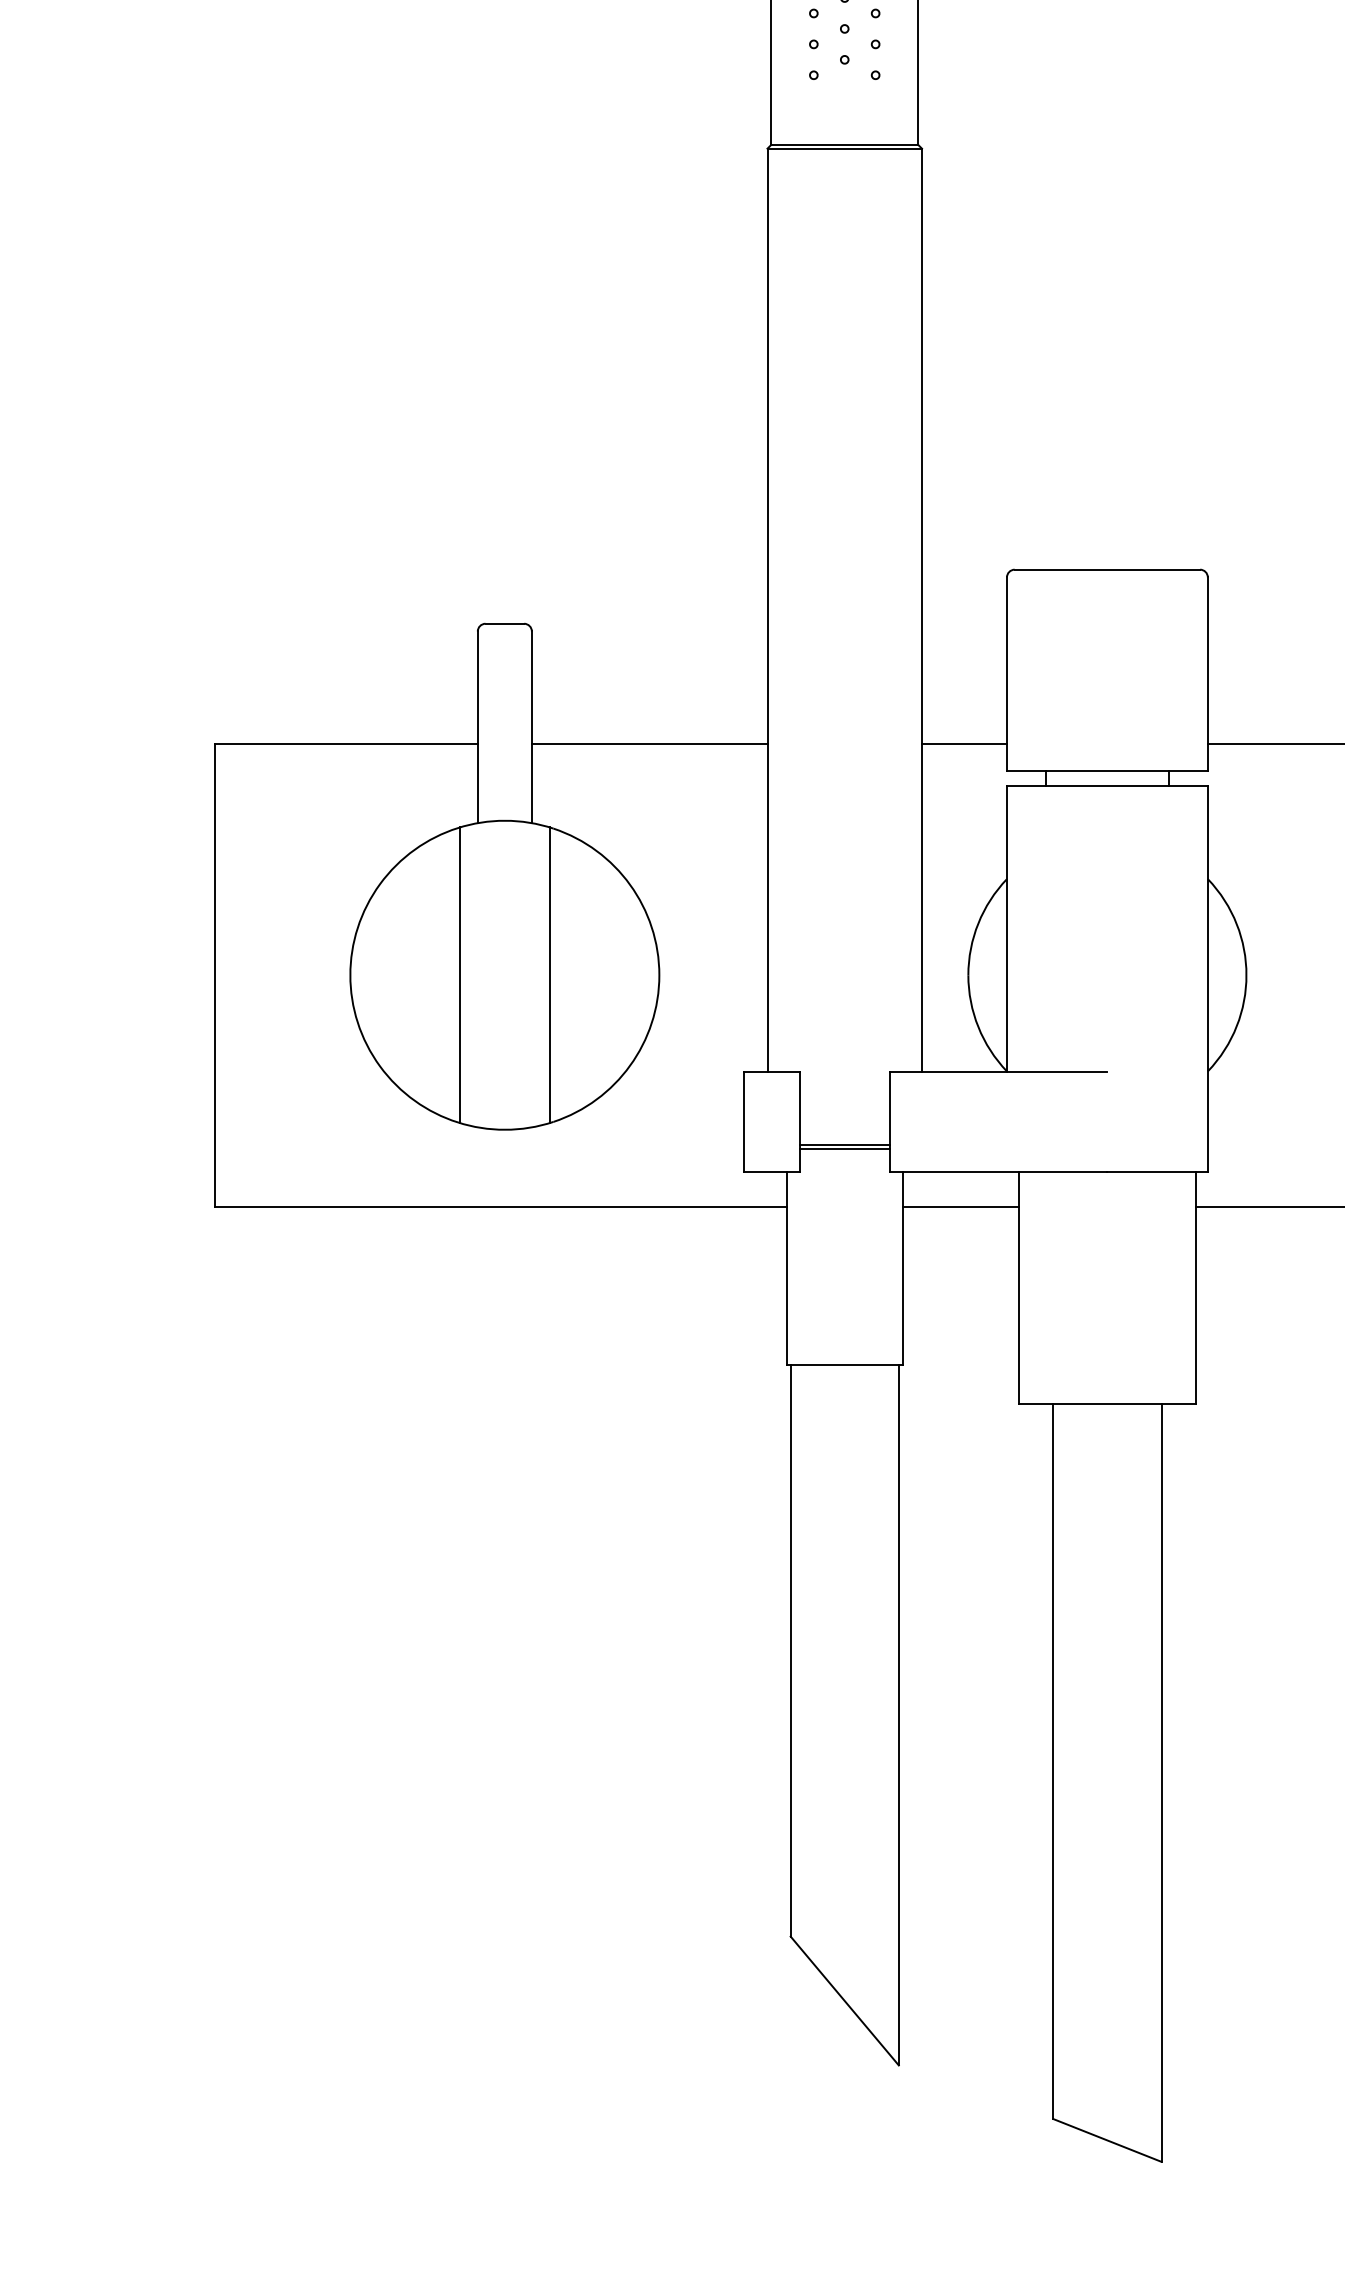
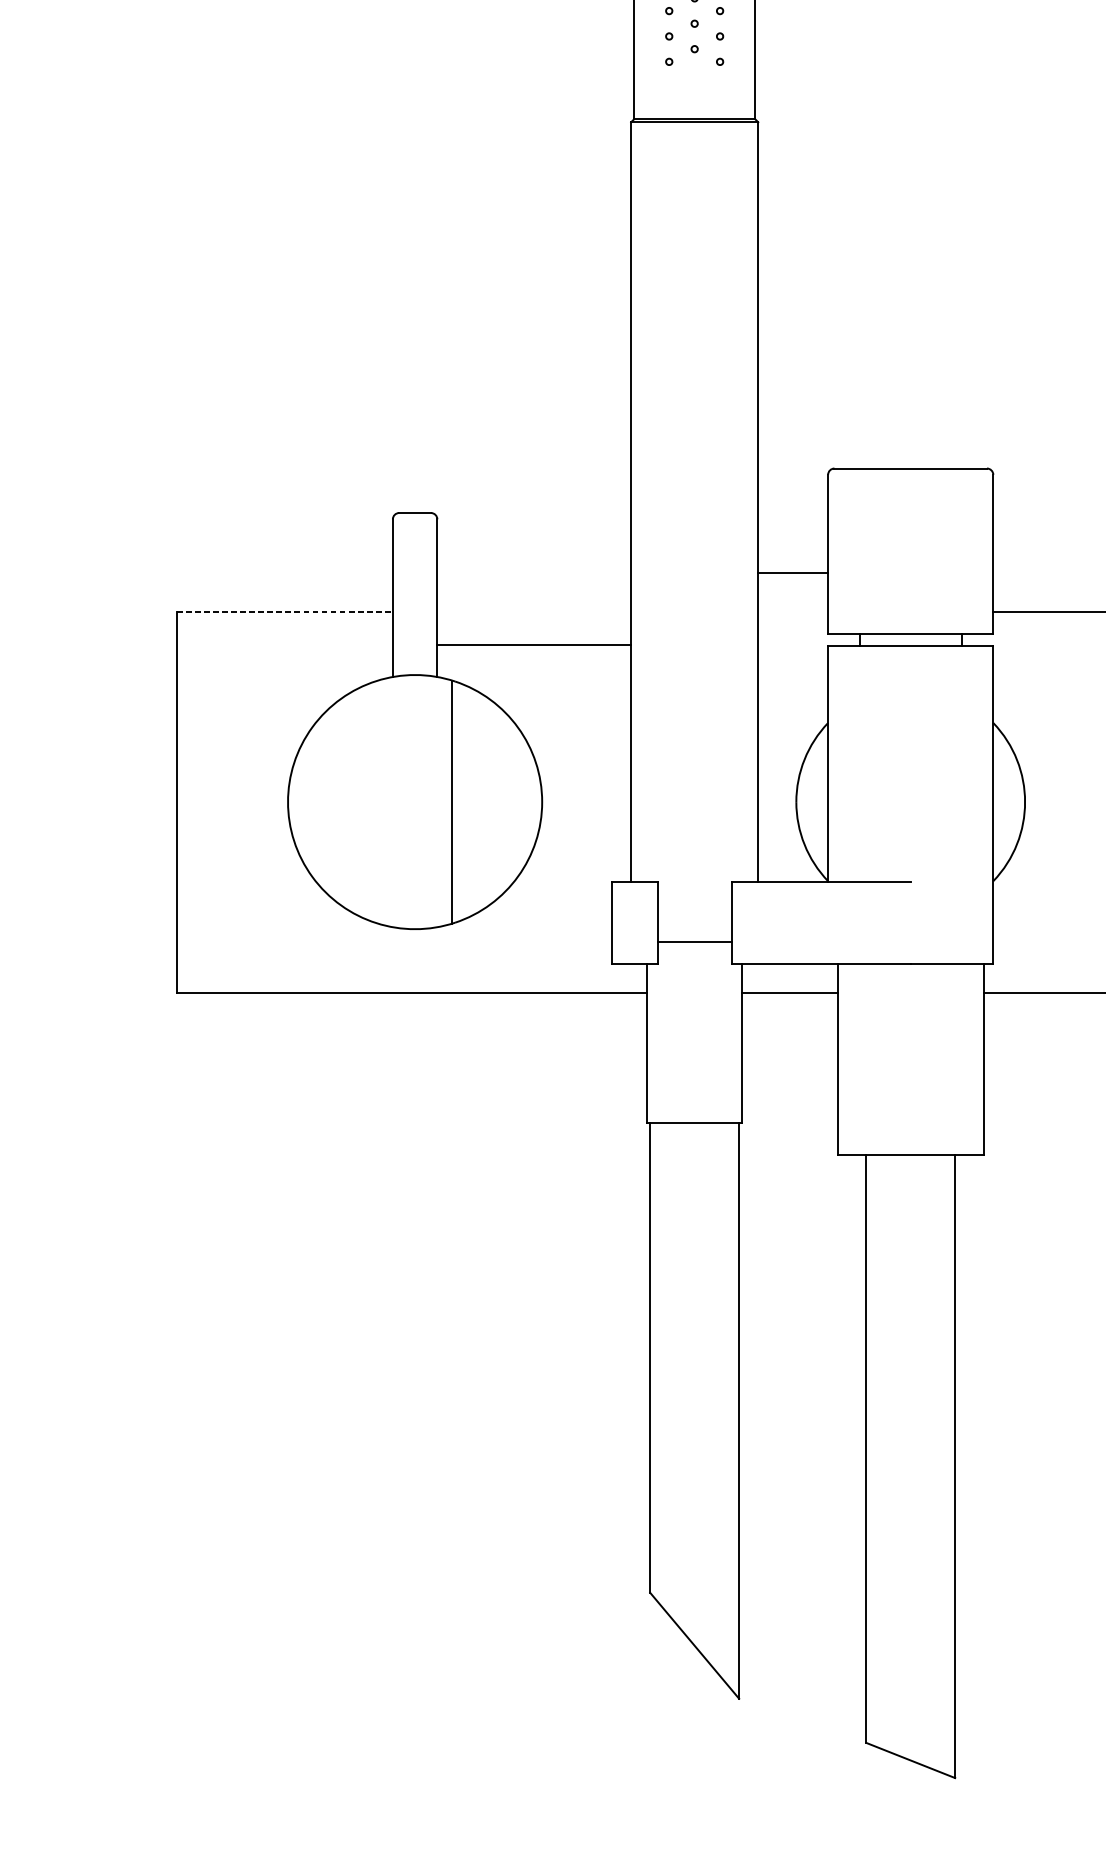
line: (346, 743) -> (284, 611), solid -> dashed
line: (649, 743) -> (534, 645), moved
line: (964, 743) -> (793, 572), moved
line: (460, 975) -> (378, 802), removed
line: (844, 1149) -> (694, 945), removed

